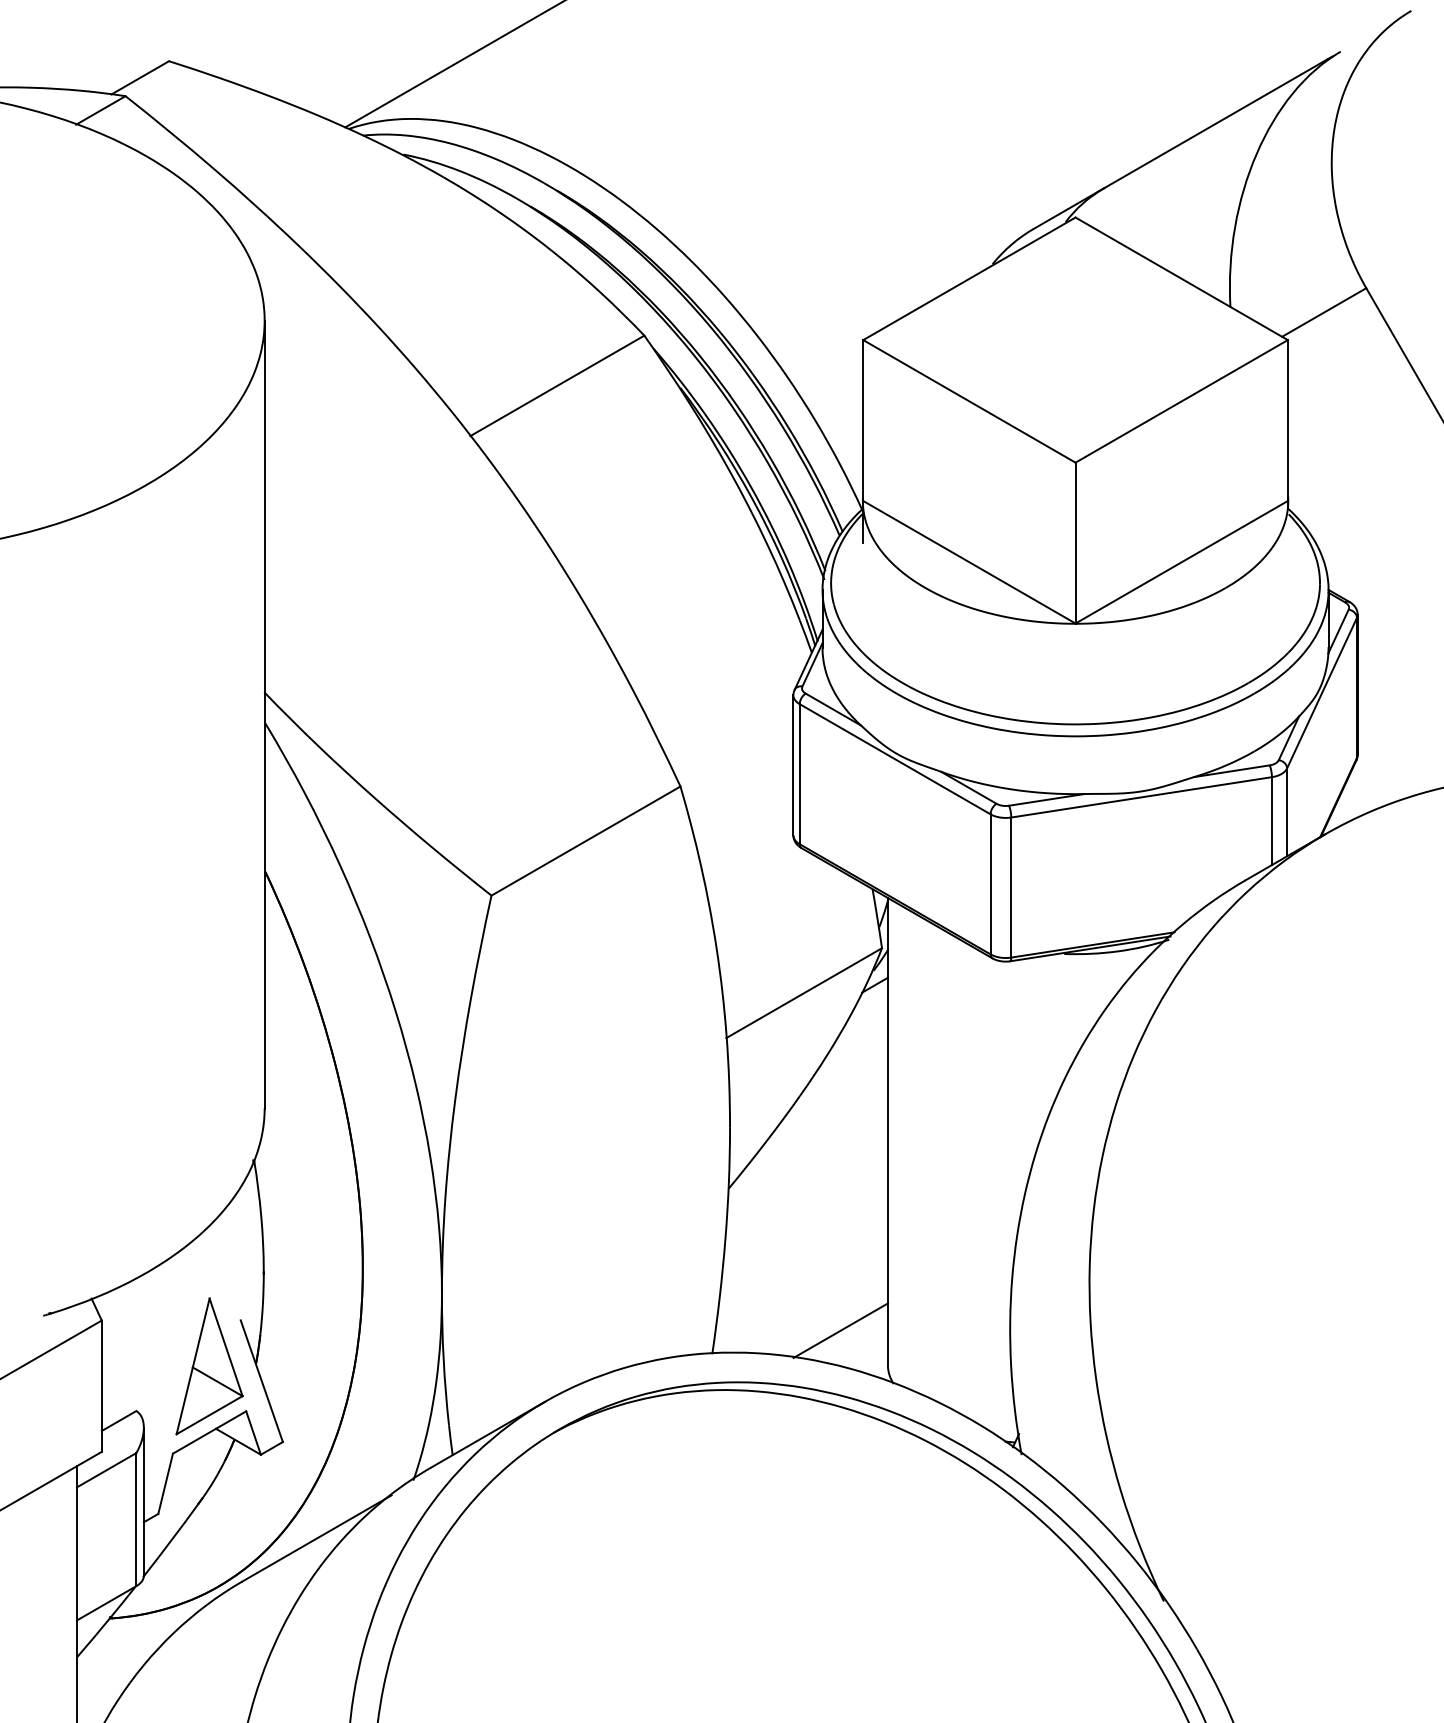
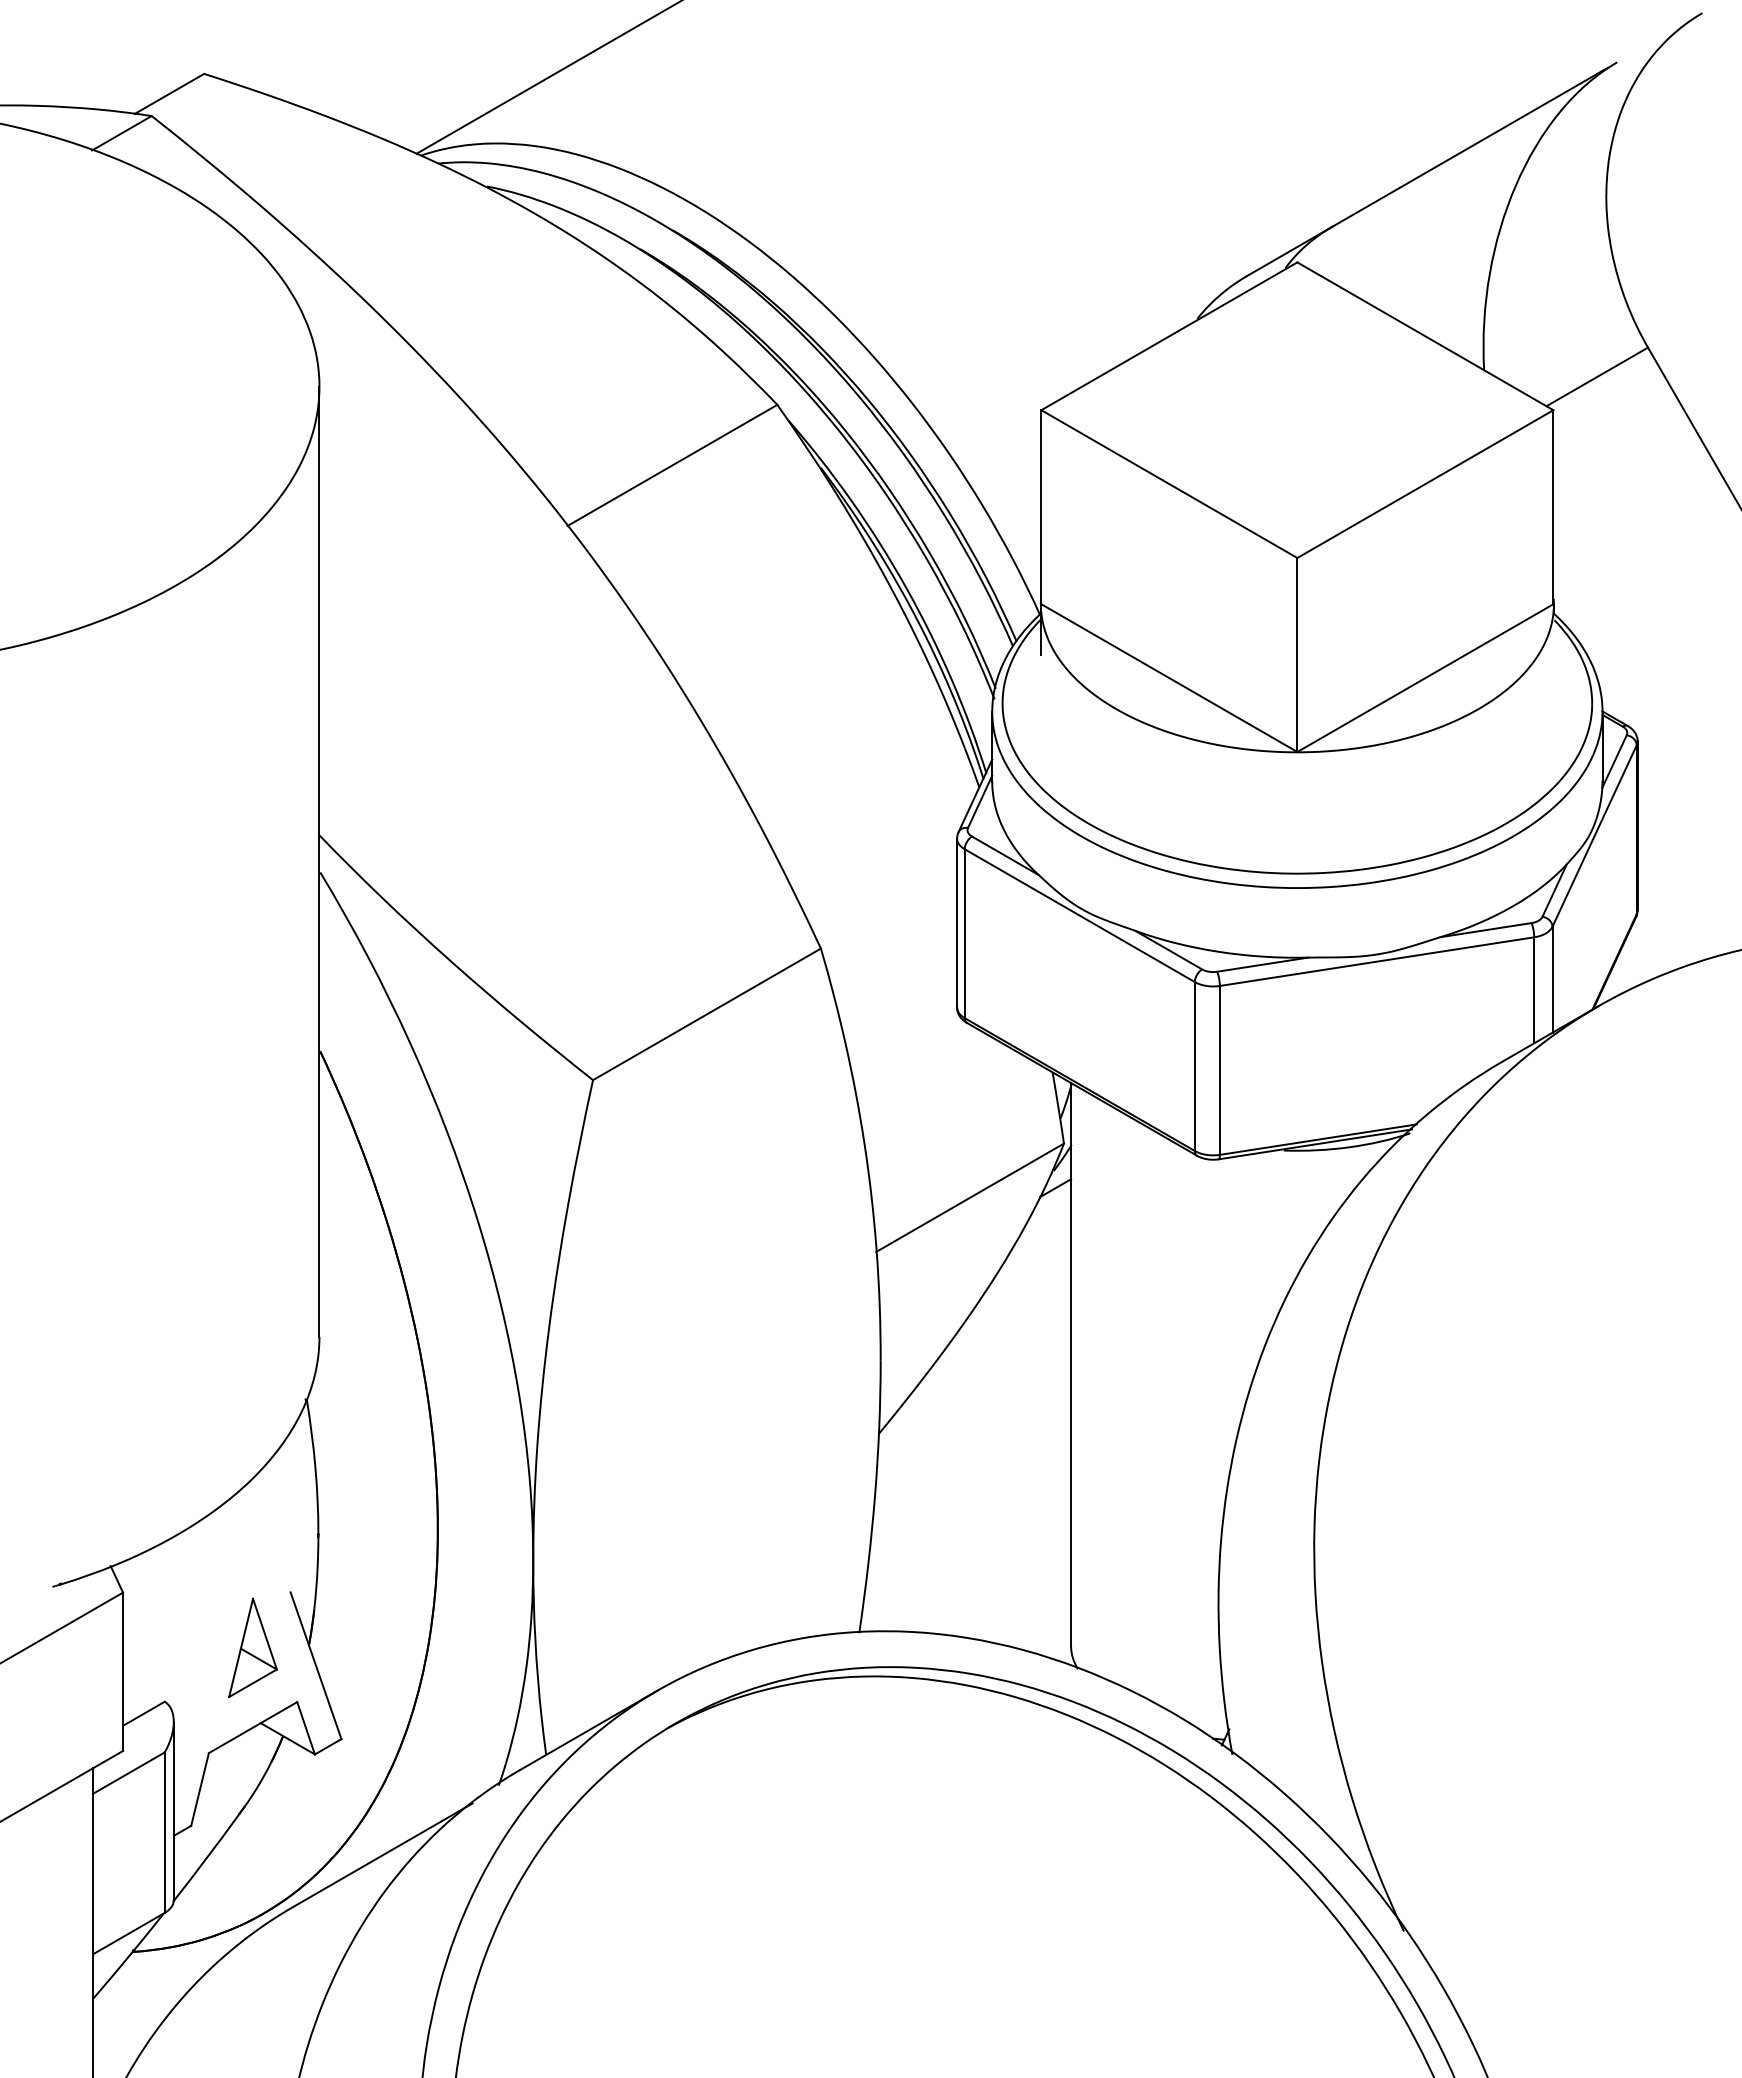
line: (840, 1330) -> (1014, 1604), removed
part: (209, 1366) -> (252, 1647), size x0.6

